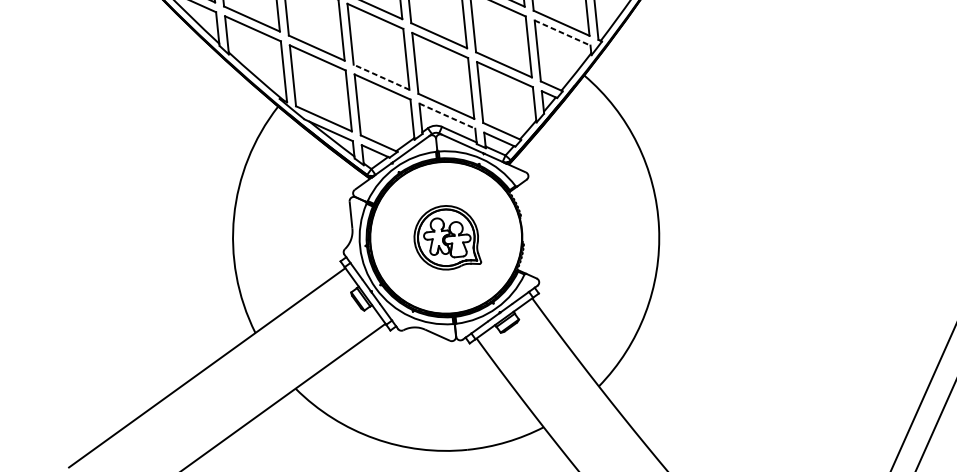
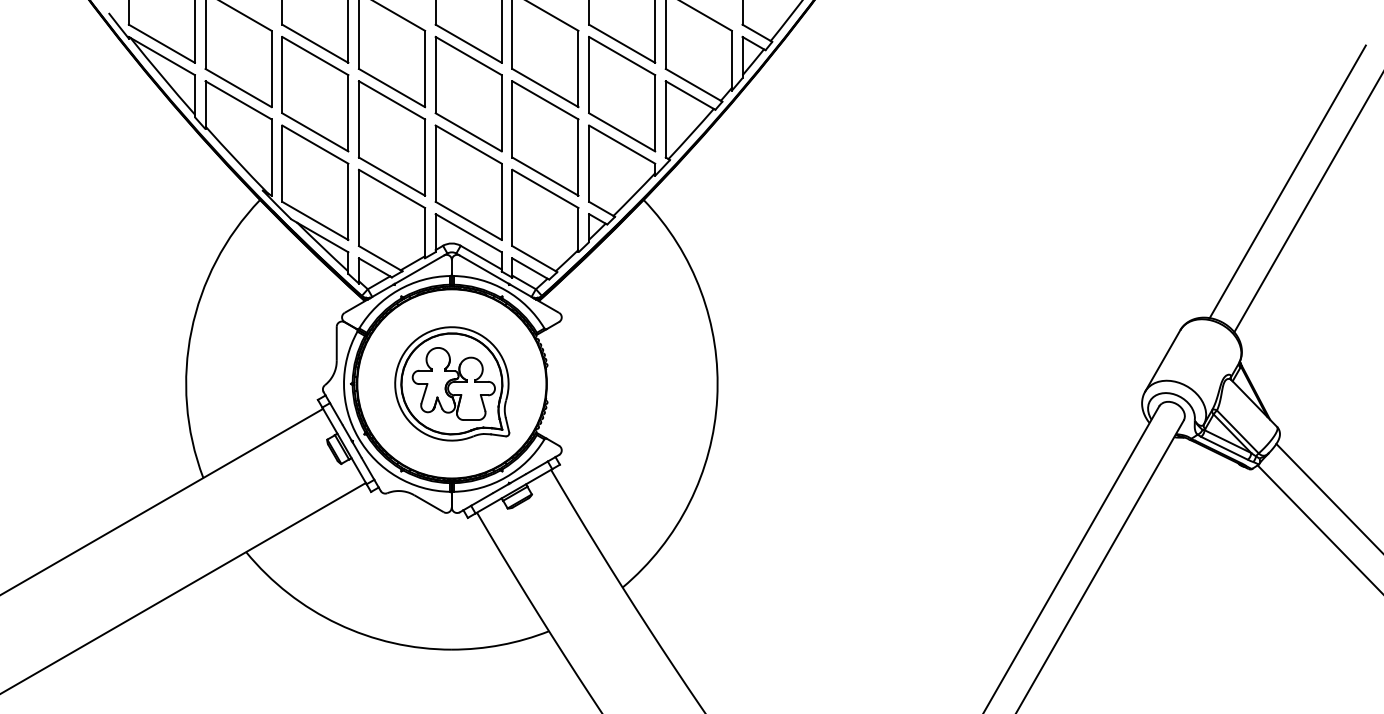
line: (562, 32) -> (622, 144), dashed -> solid
line: (381, 77) -> (391, 176), dashed -> solid
line: (448, 116) -> (469, 233), dashed -> solid
part: (446, 237) -> (452, 383), size x1.43

